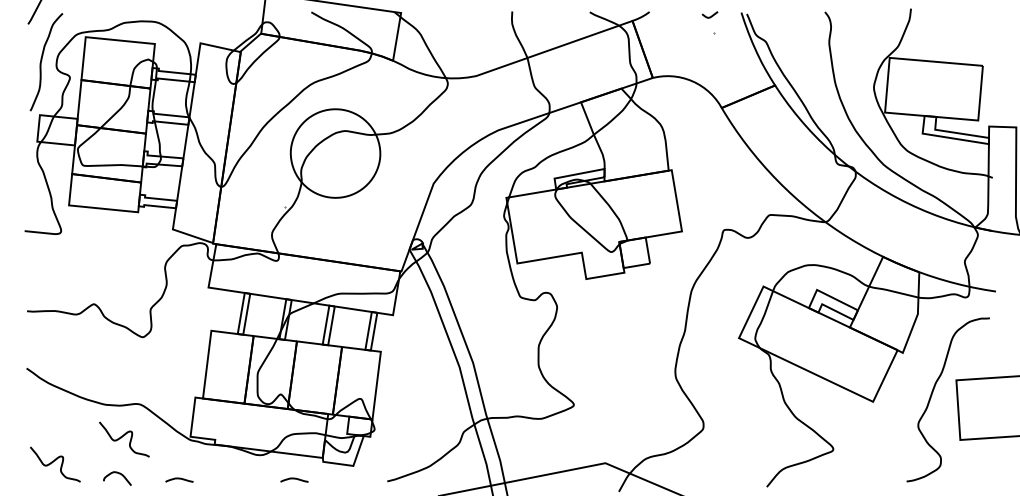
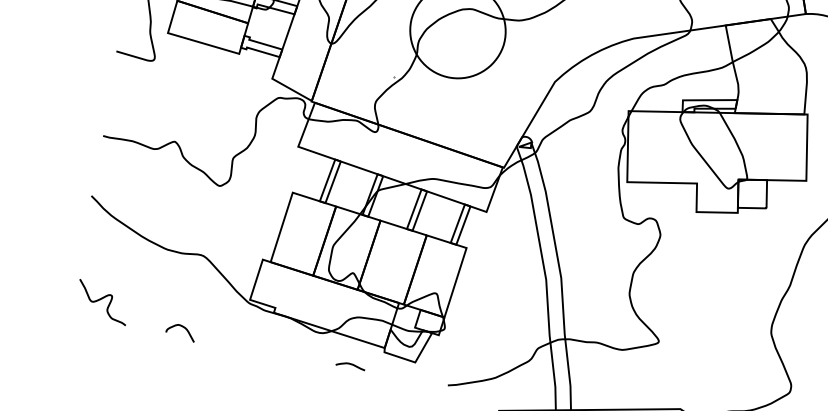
curve: (122, 437) -> (178, 287), removed
curve: (119, 474) -> (183, 328), moved
curve: (179, 479) -> (230, 342), removed

